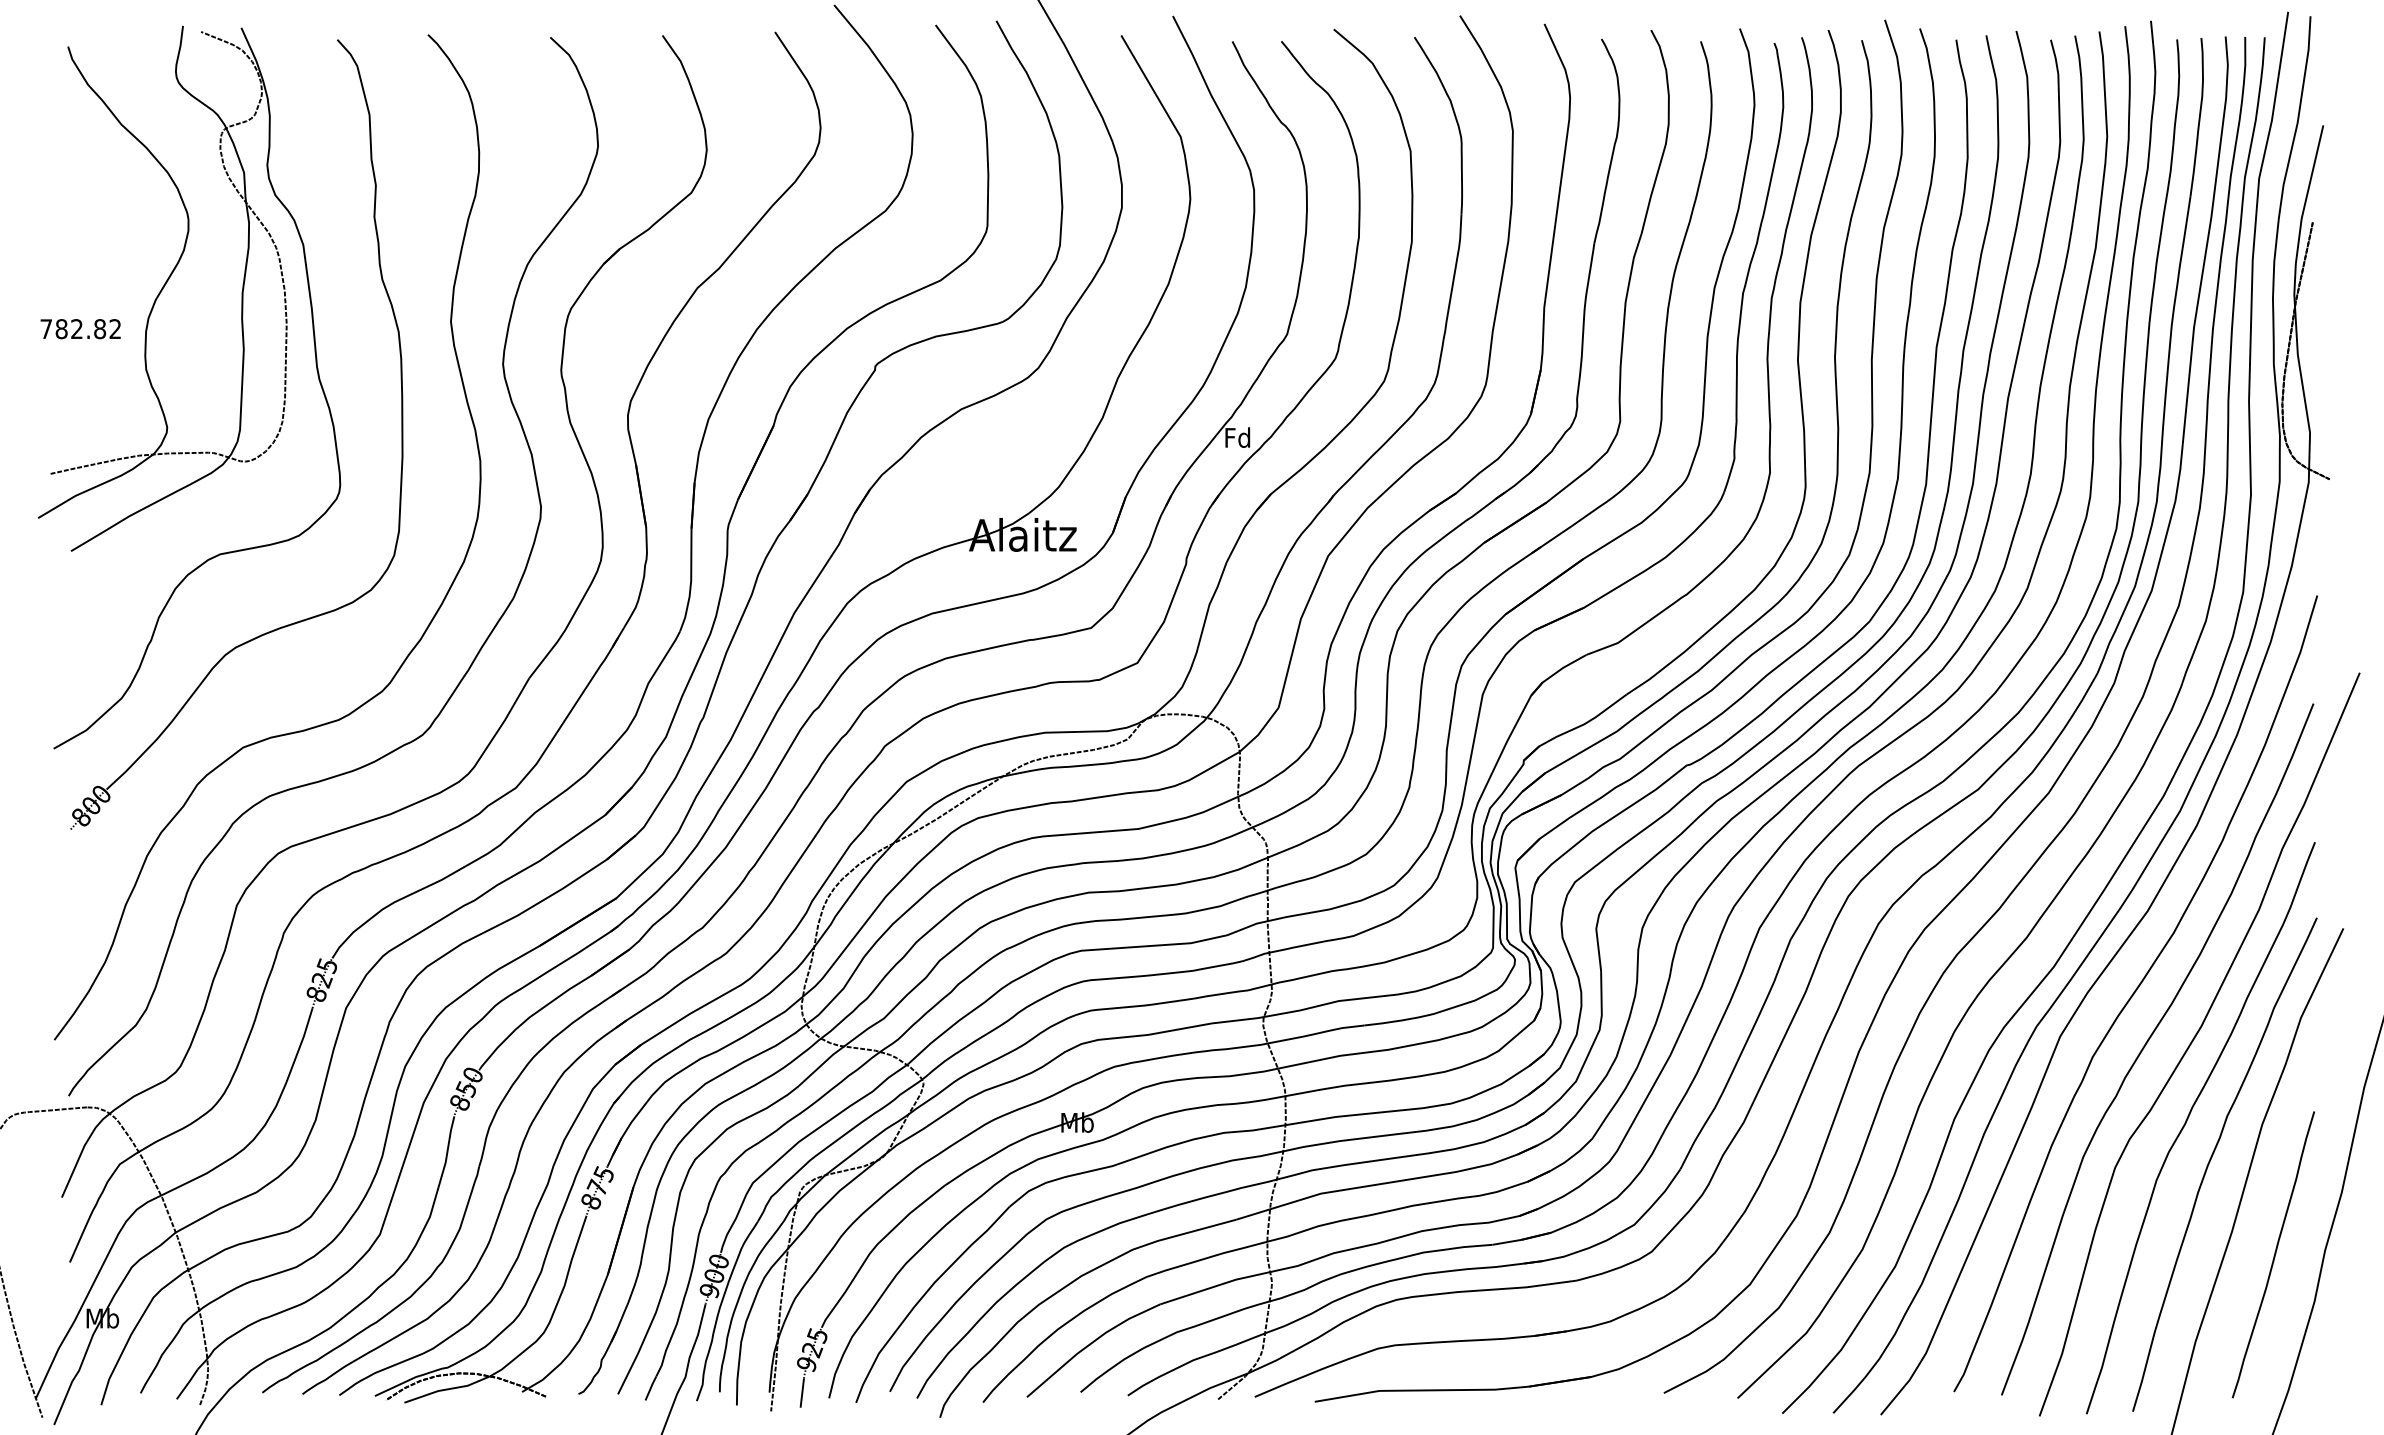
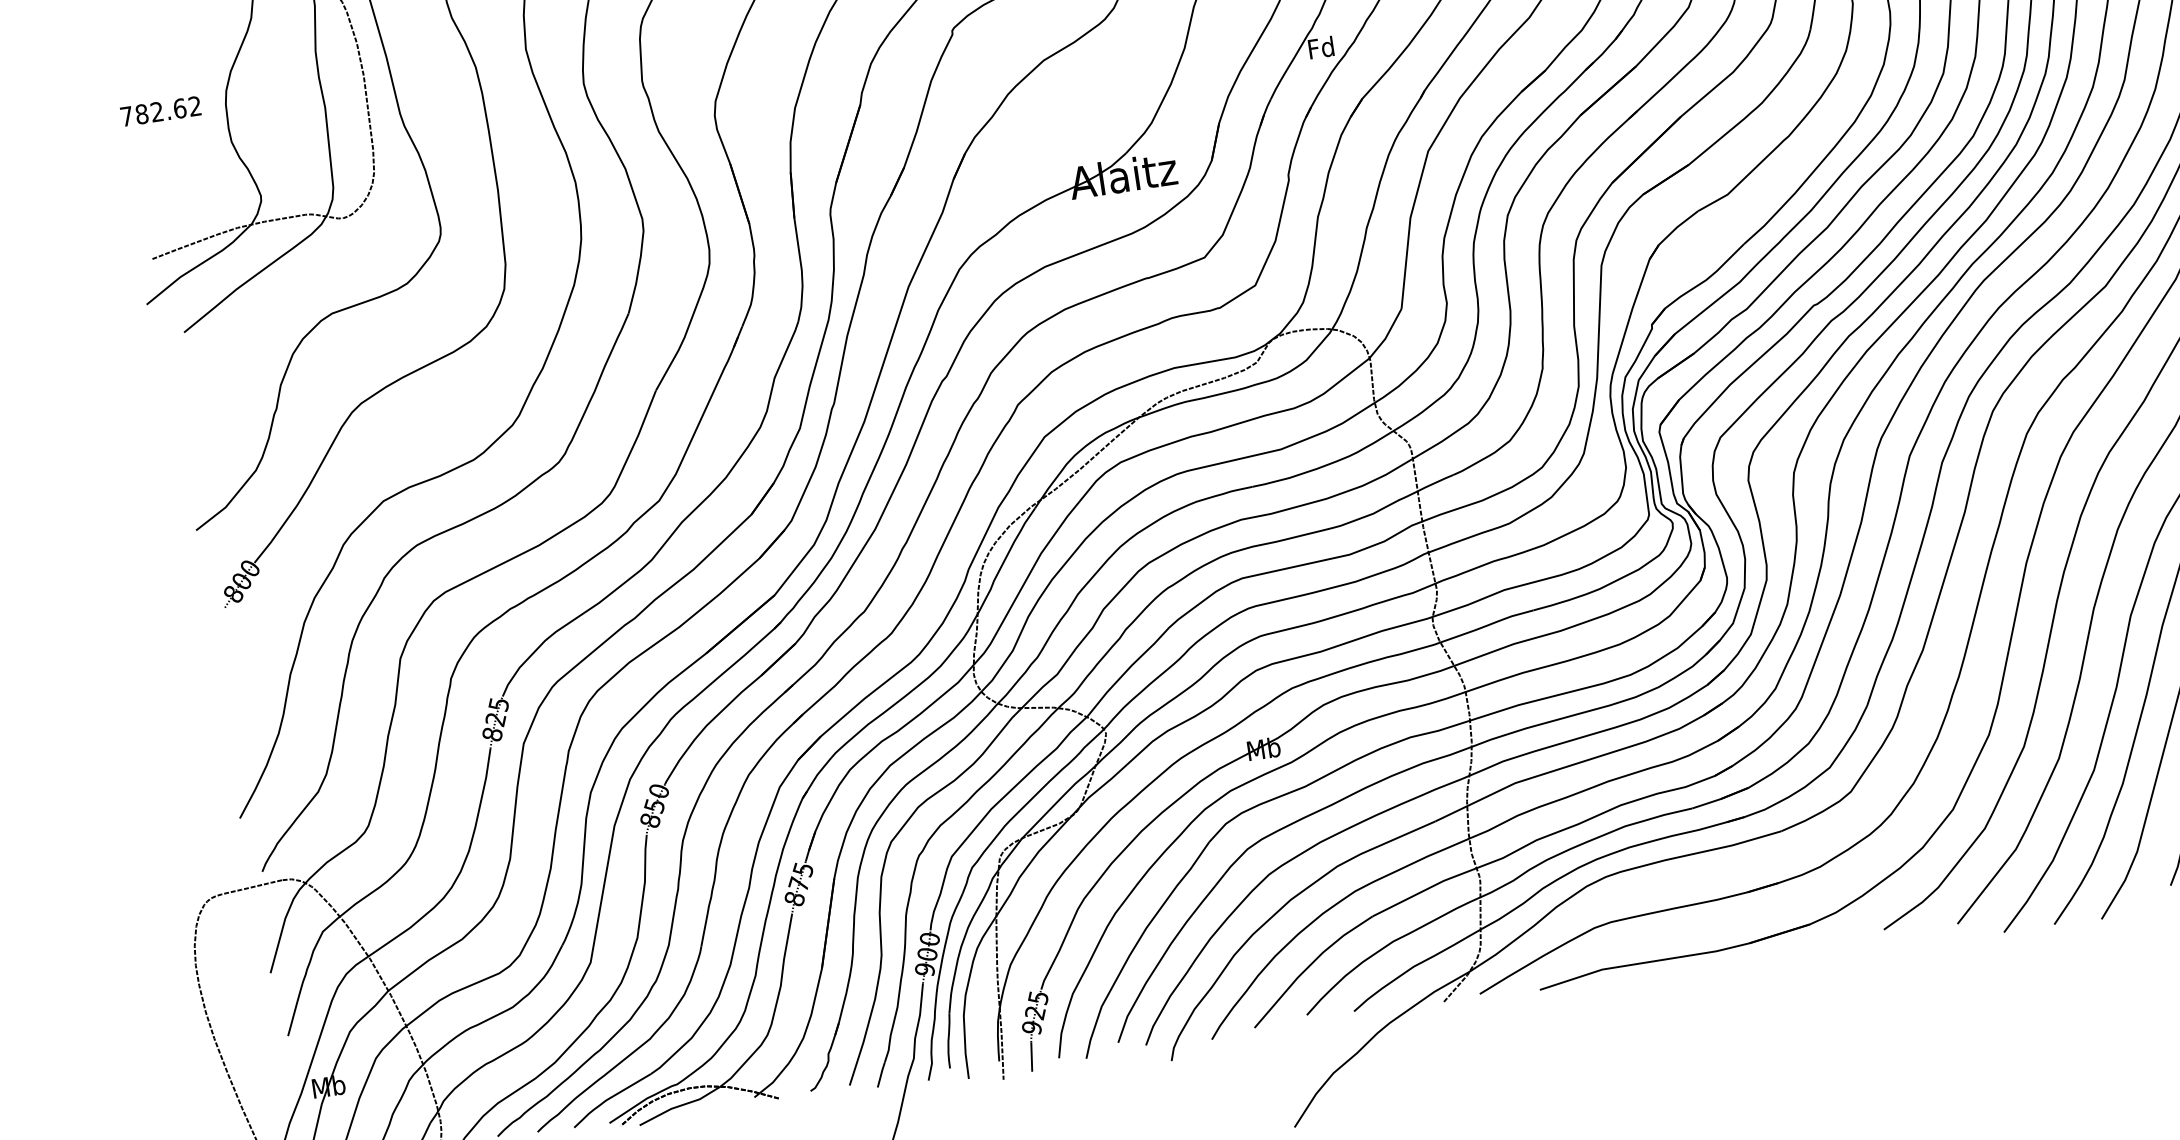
text: (100, 329) -> (180, 108), 782.82 -> 782.62

